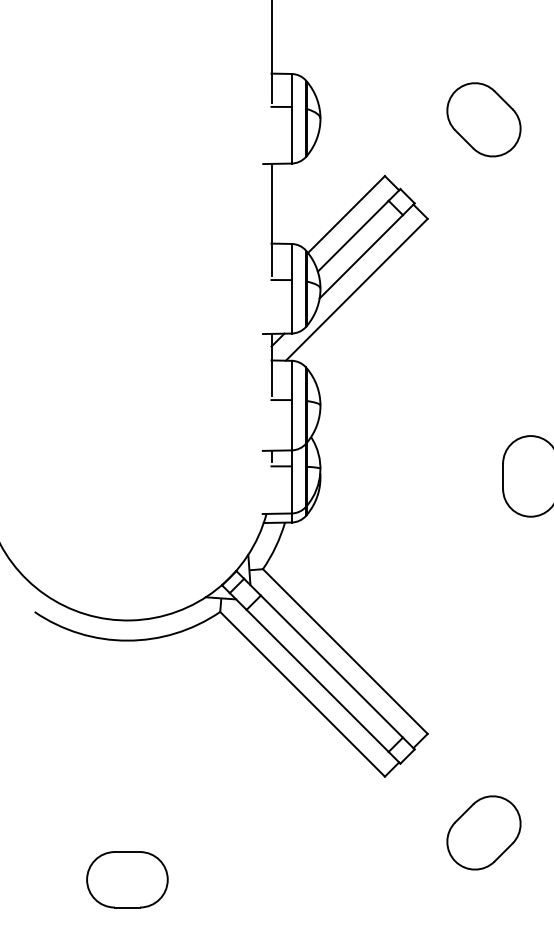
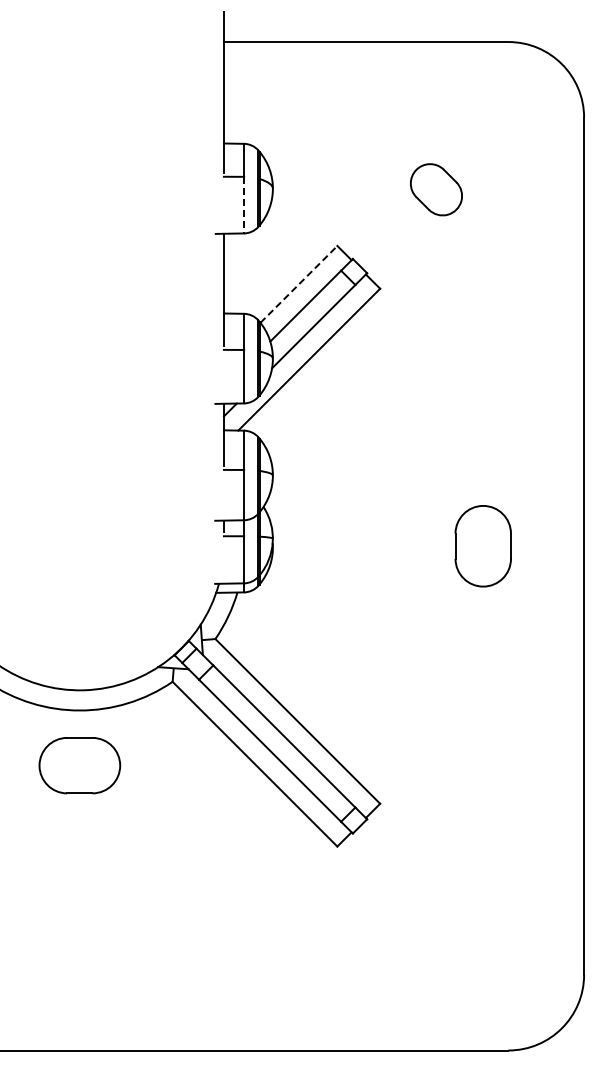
part: (484, 119) -> (436, 189), size x0.7
line: (292, 135) -> (244, 205), solid -> dashed
line: (347, 214) -> (299, 284), solid -> dashed
part: (484, 832) -> (436, 902), removed
part: (127, 879) -> (79, 765), moved

